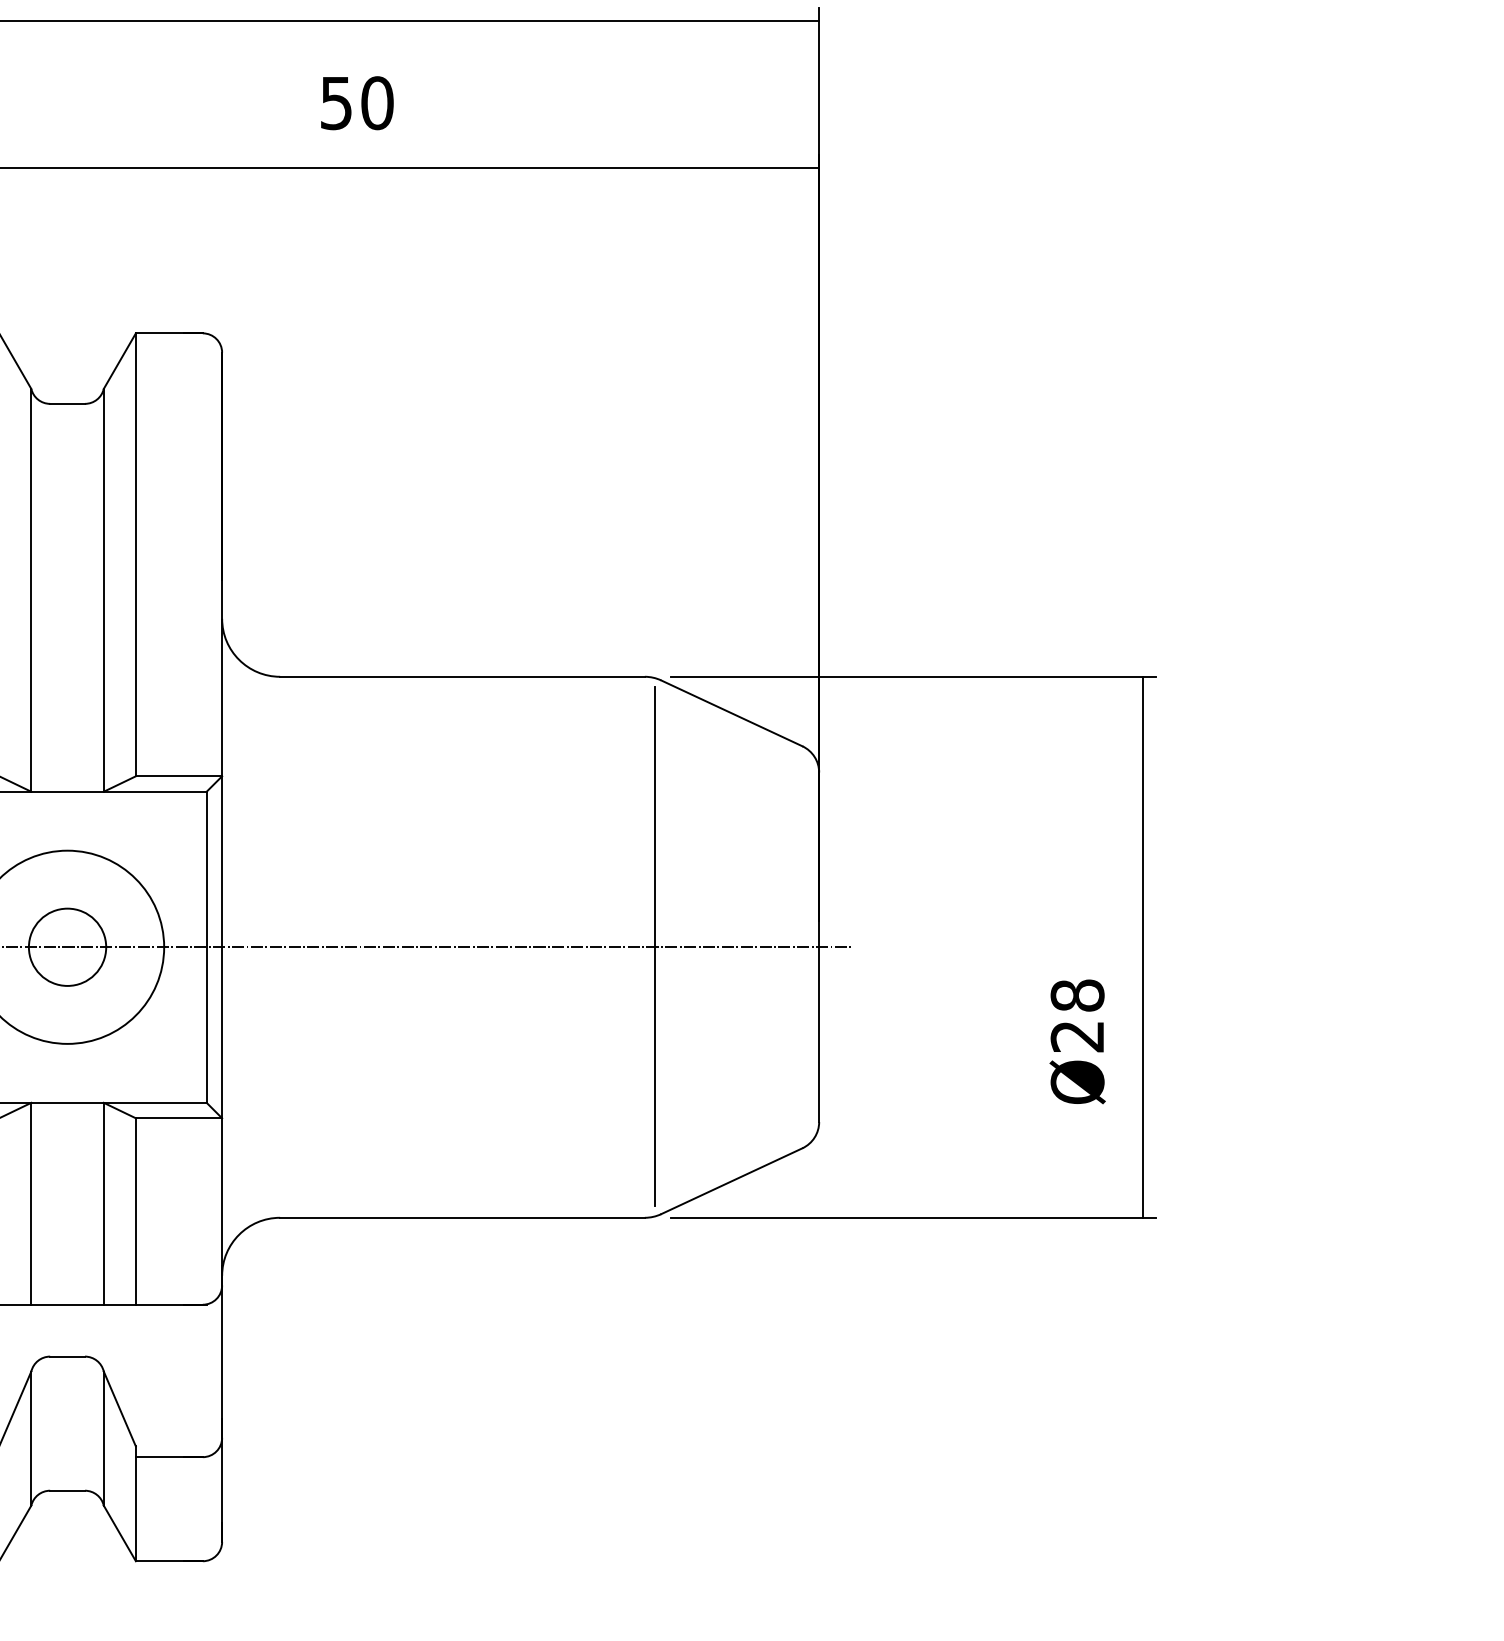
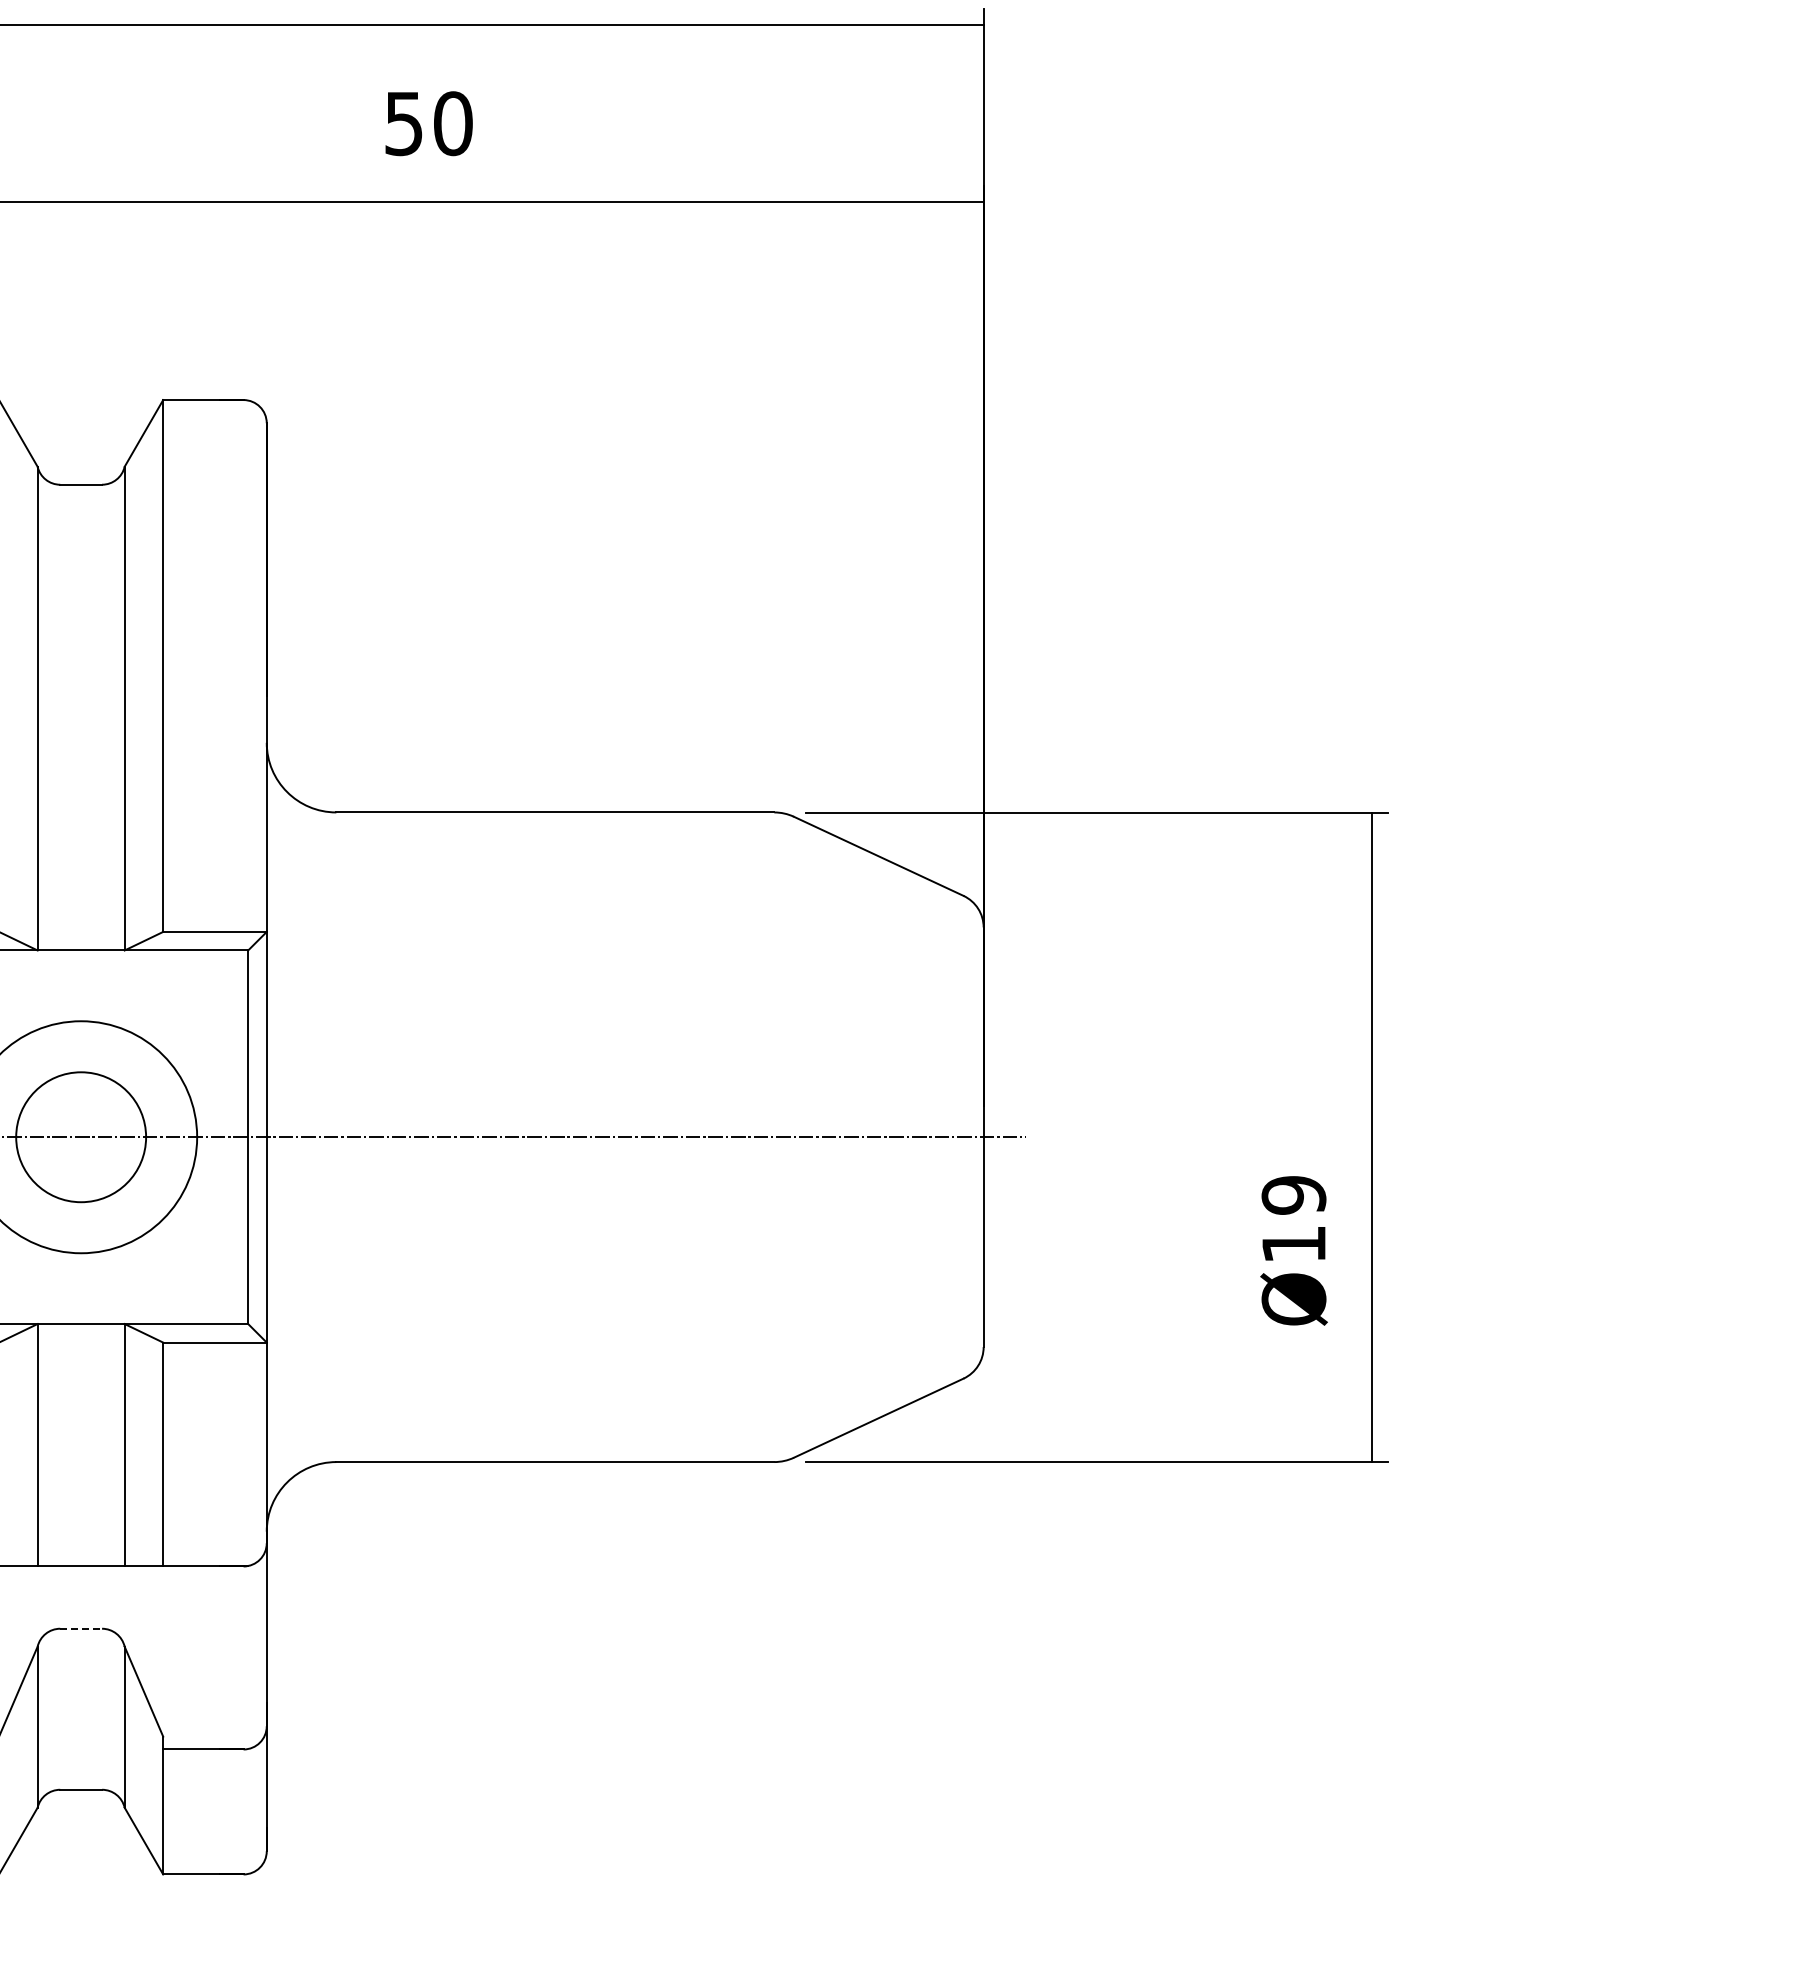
circle: (67, 946) -> (80, 1136), size x1.4
line: (654, 946) -> (786, 1136), removed
text: (1077, 1015) -> (1293, 1219), Ø28 -> Ø19
line: (67, 1356) -> (81, 1628), solid -> dashed

